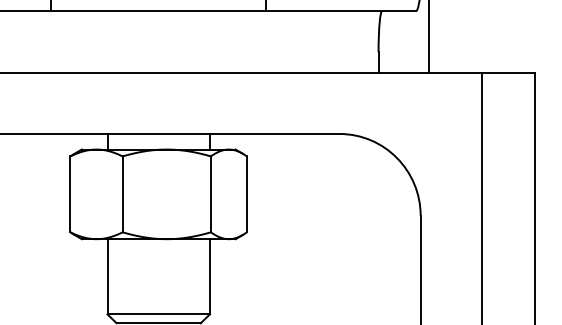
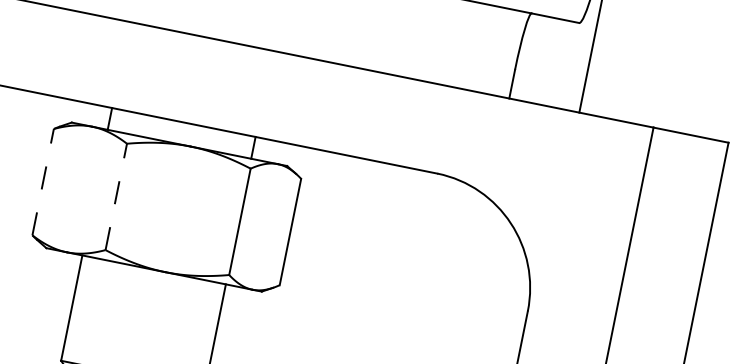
line: (70, 194) -> (43, 182), solid -> dashed
line: (122, 194) -> (116, 197), solid -> dashed

